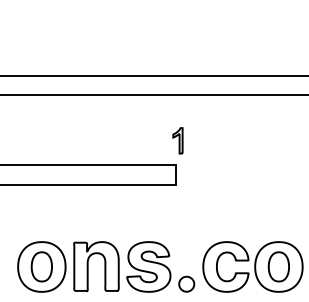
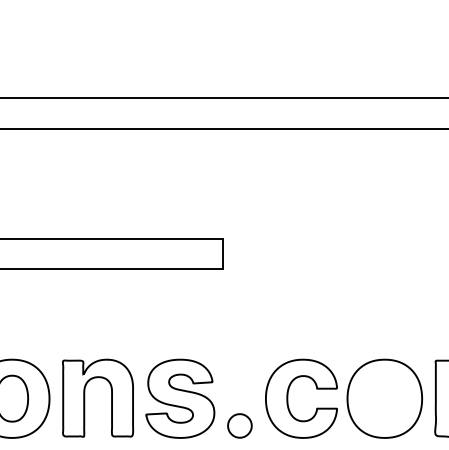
part: (177, 140) -> (225, 199), removed
part: (278, 266) -> (384, 398), removed

